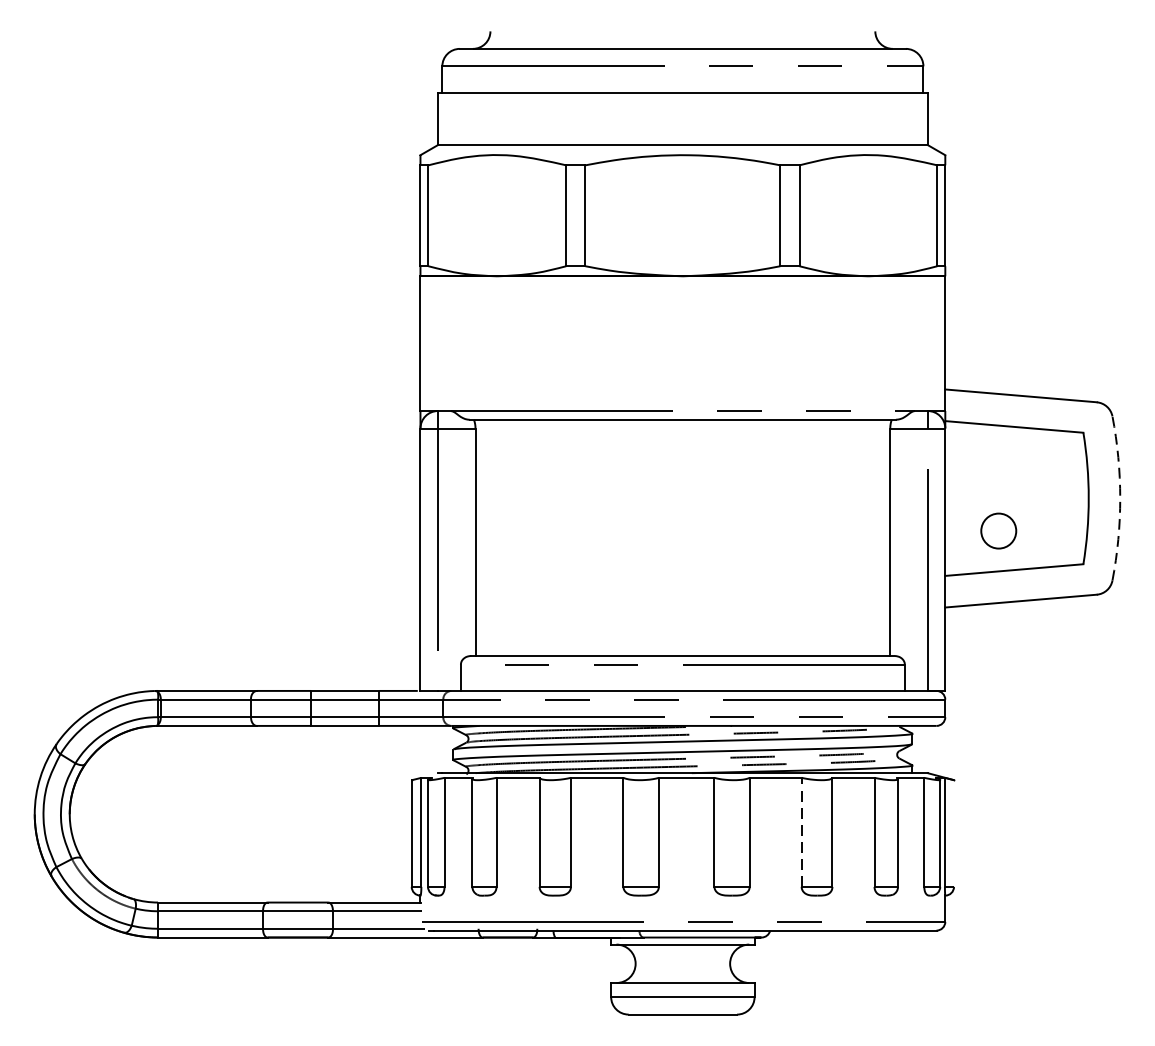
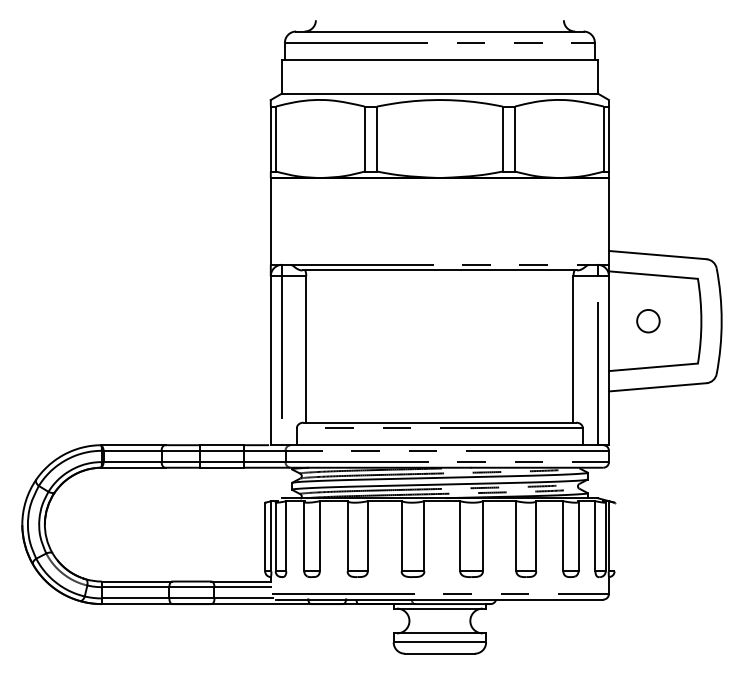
arc: (1119, 498) -> (721, 321), dashed -> solid
circle: (998, 531) -> (648, 321), moved
line: (801, 831) -> (516, 535), dashed -> solid

